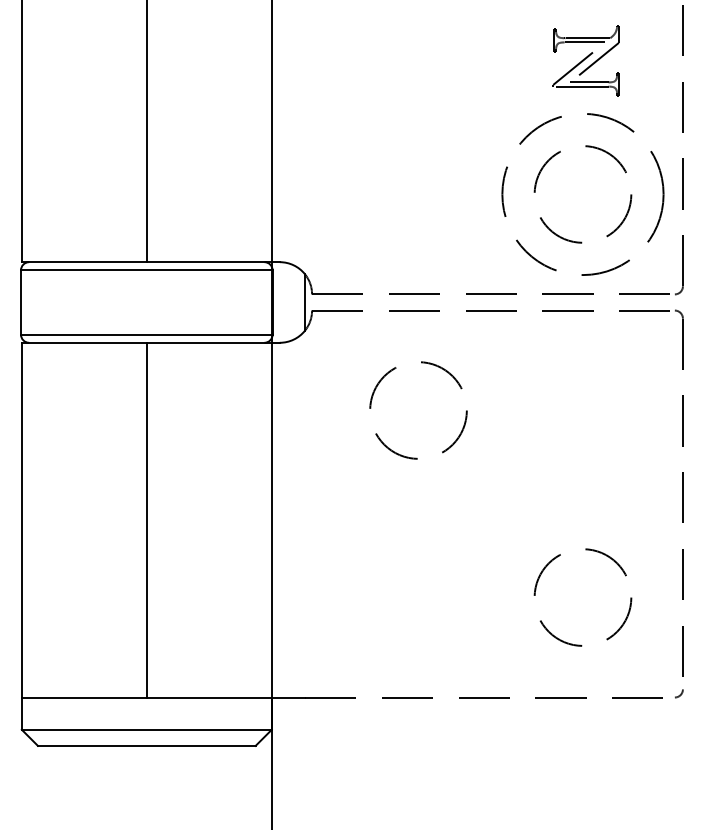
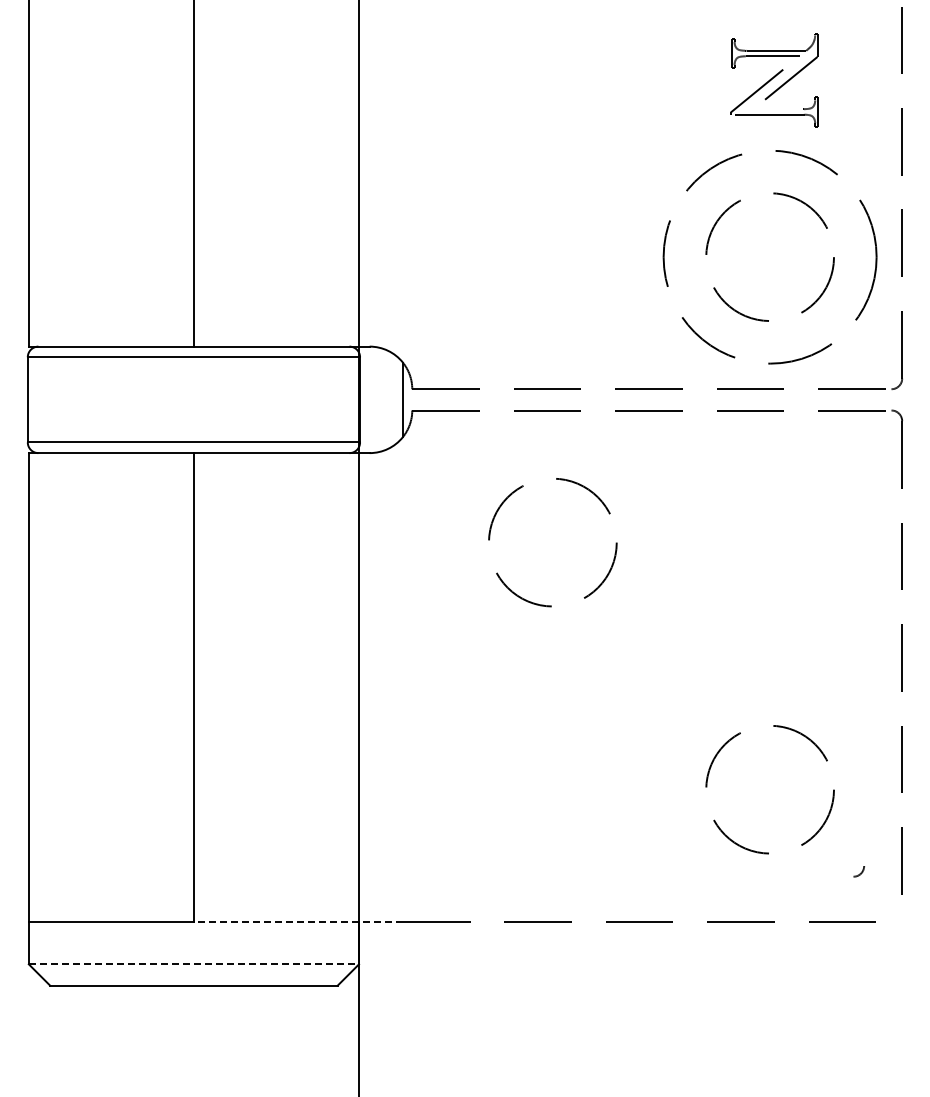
line: (588, 82) -> (777, 109), removed
arc: (680, 694) -> (860, 872), moved
line: (225, 697) -> (297, 921), solid -> dashed
line: (147, 729) -> (194, 964), solid -> dashed

